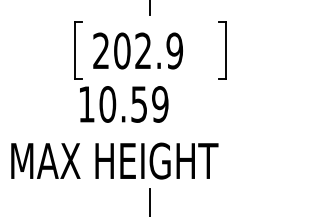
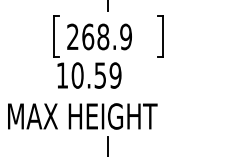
text: (132, 50) -> (95, 36), 202.9 -> 268.9

